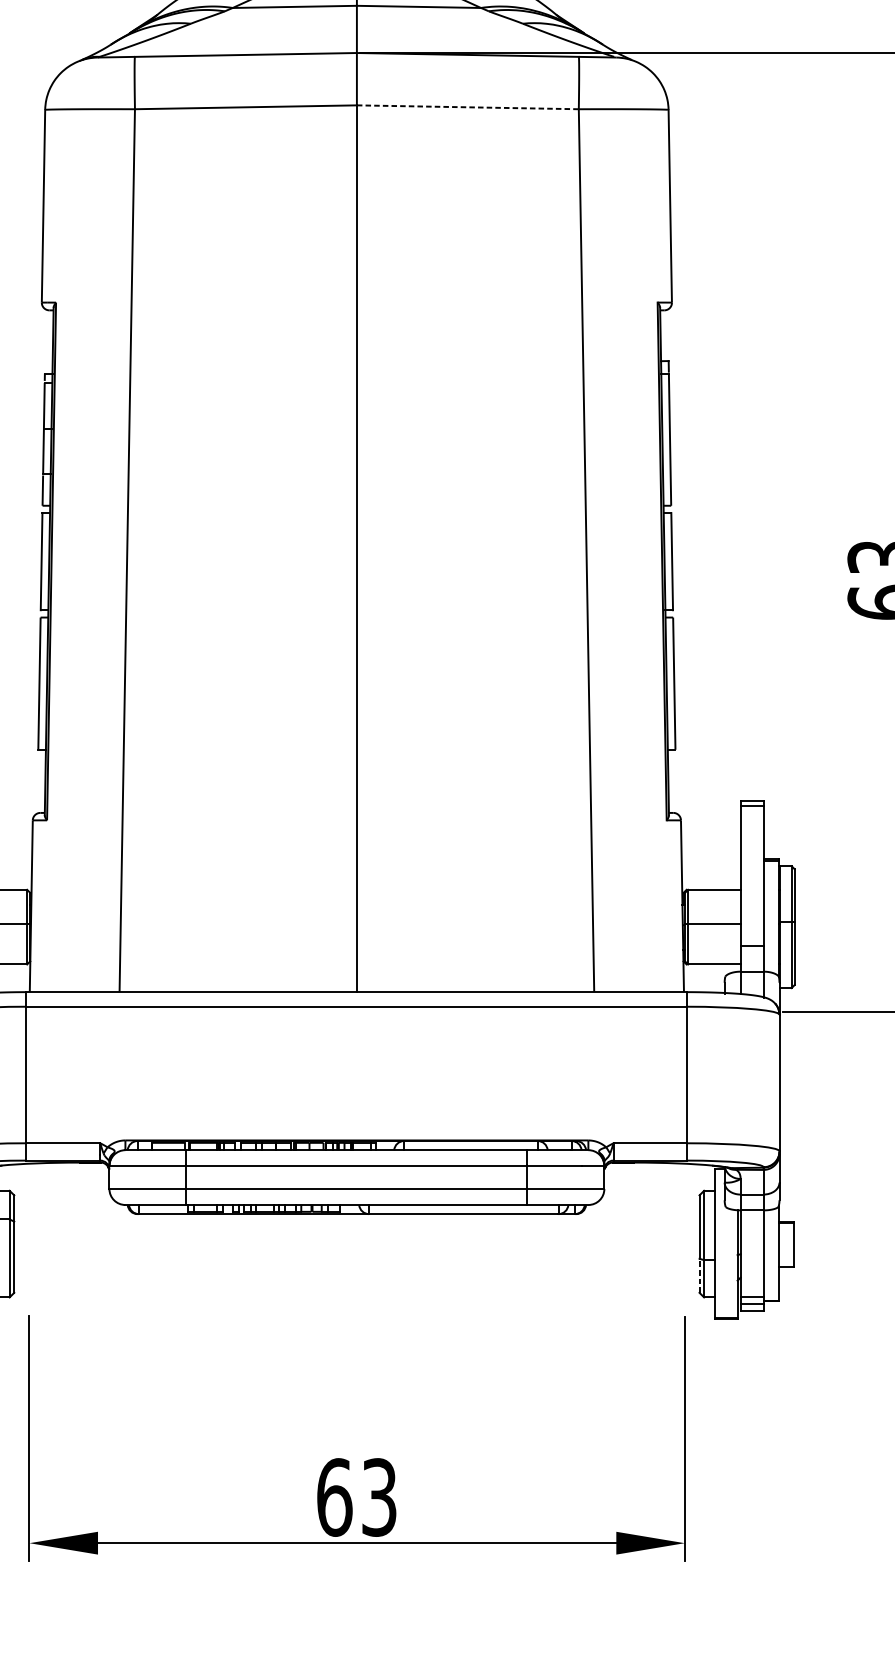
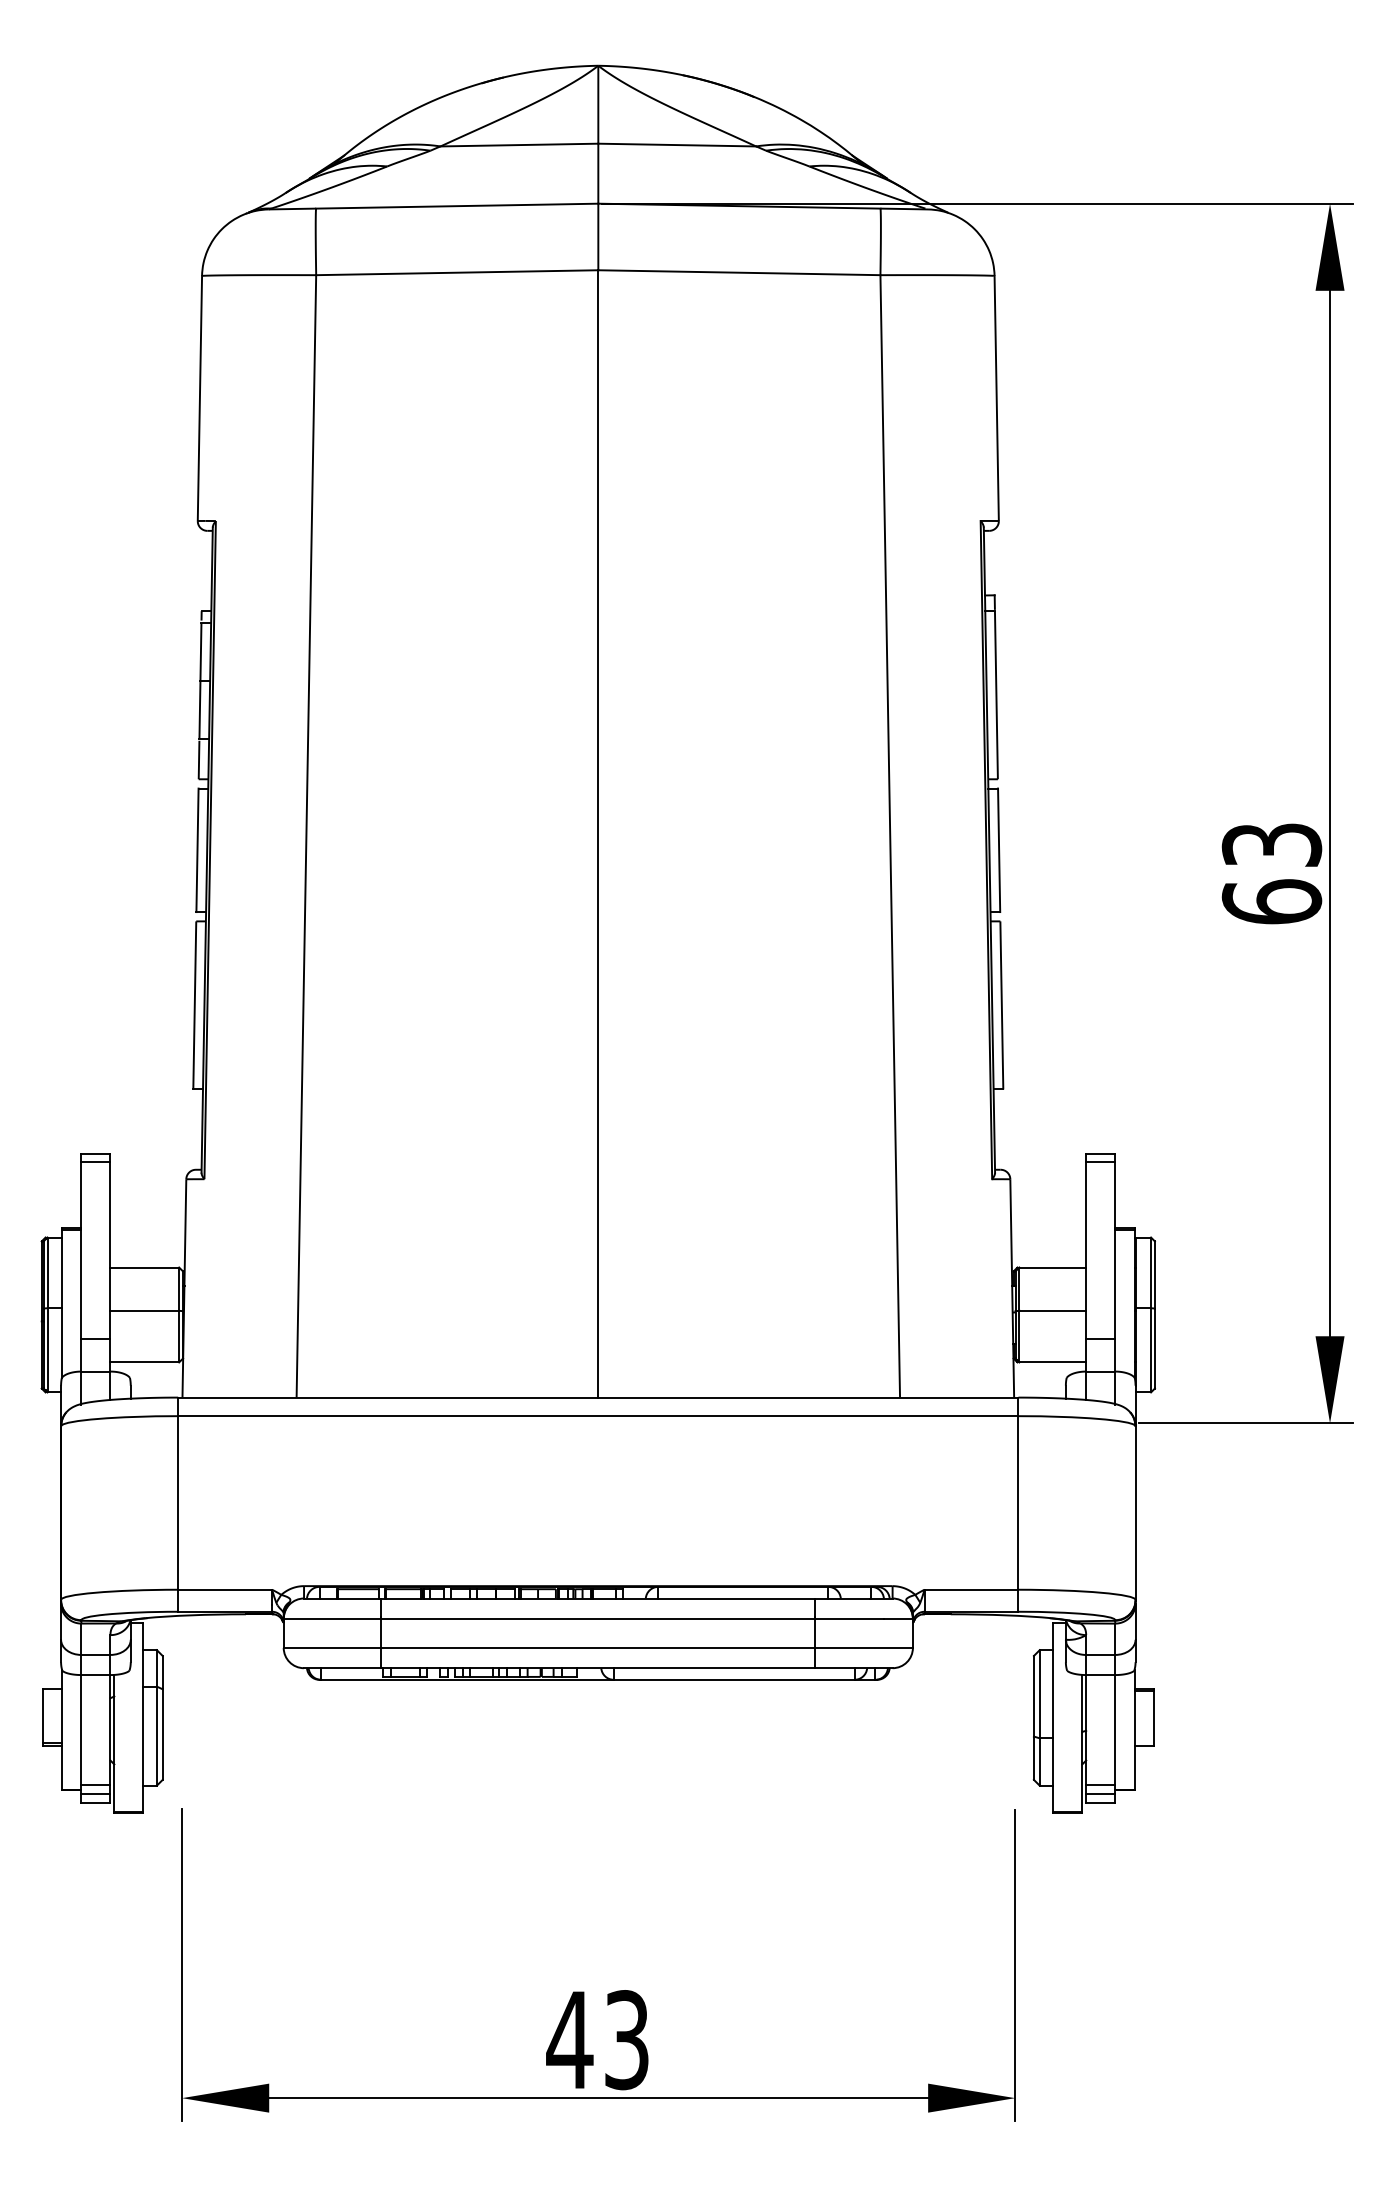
line: (467, 107) -> (739, 272), dashed -> solid
line: (699, 1276) -> (1033, 1758), dashed -> solid
text: (334, 1497) -> (569, 2040), 63 -> 43

